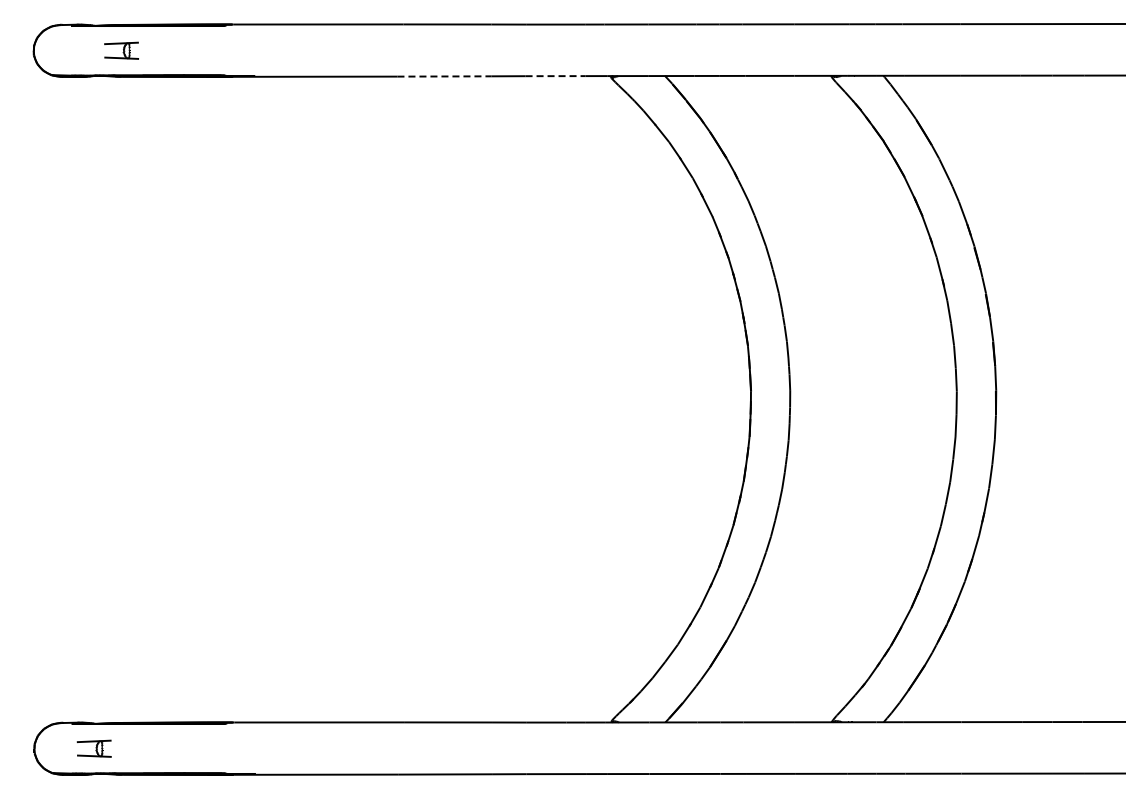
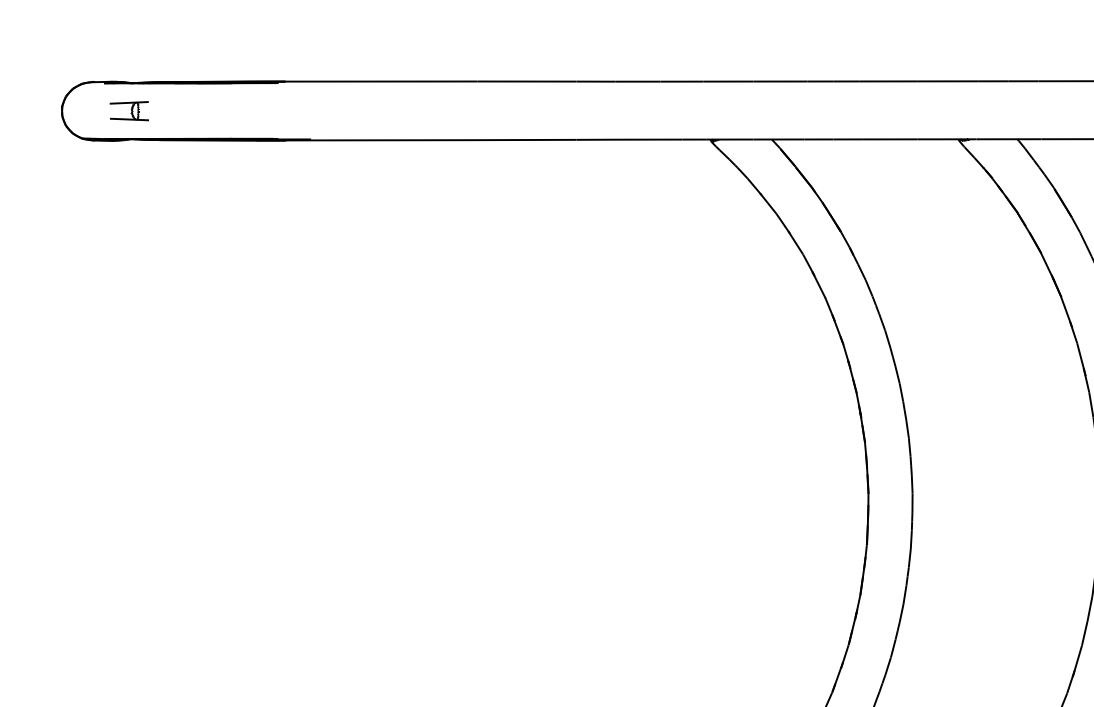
part: (121, 50) -> (129, 110), moved
line: (444, 76) -> (523, 140), dashed -> solid
line: (555, 76) -> (648, 140), dashed -> solid

